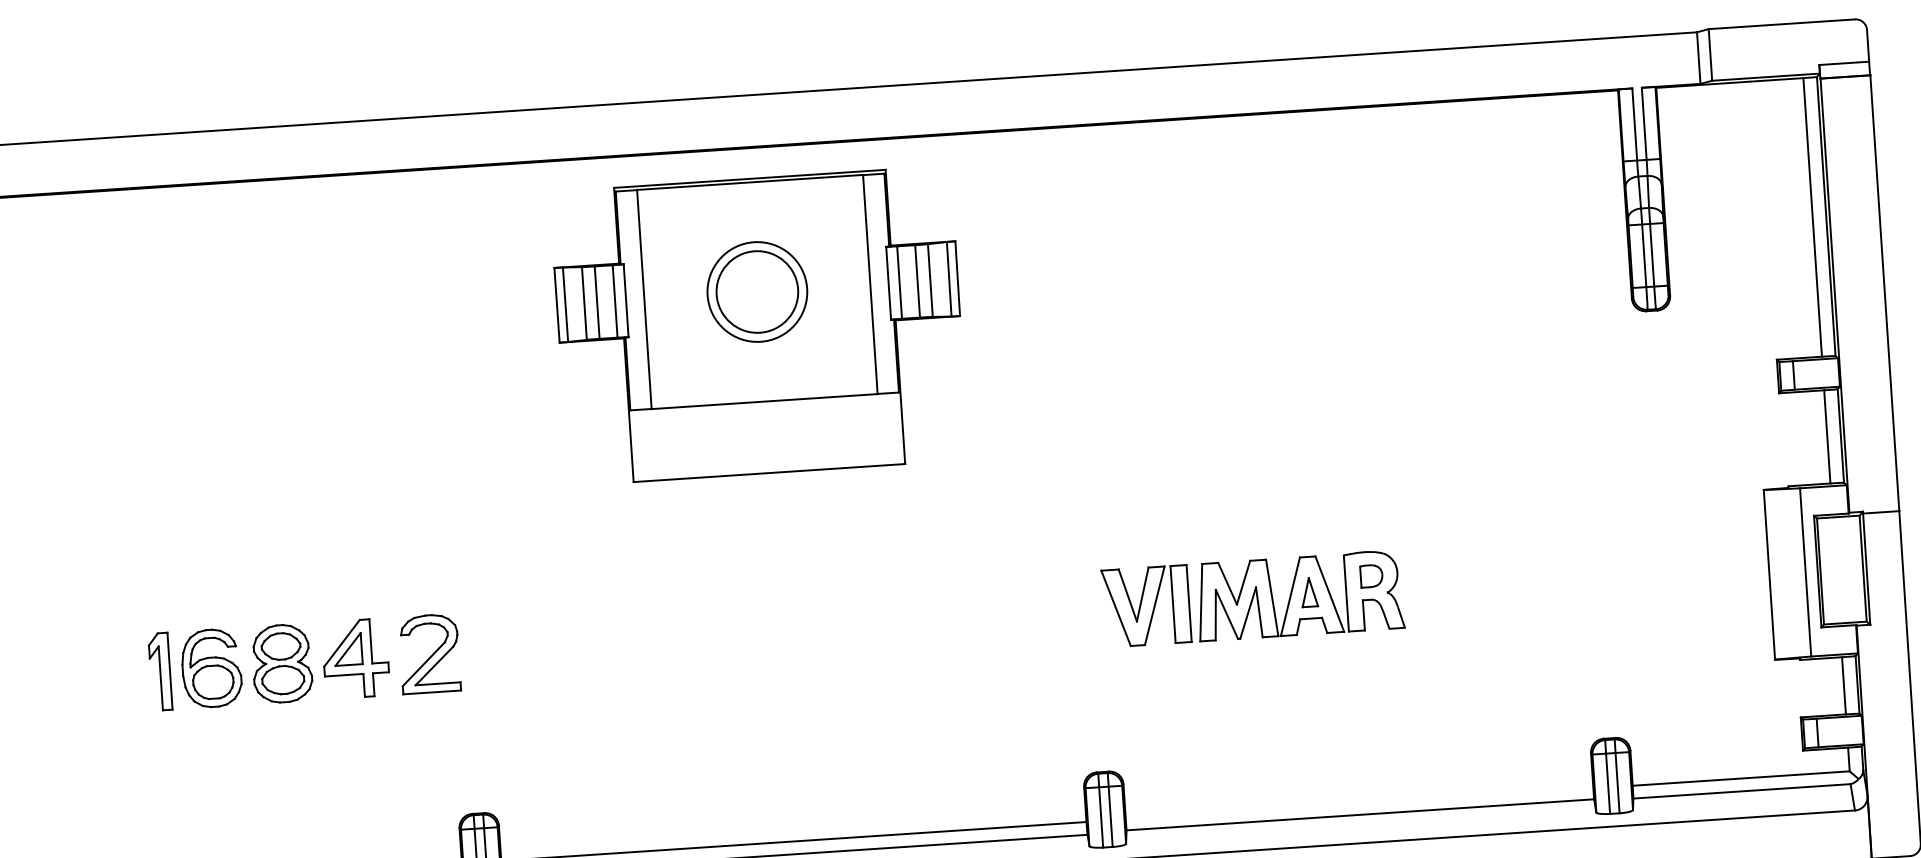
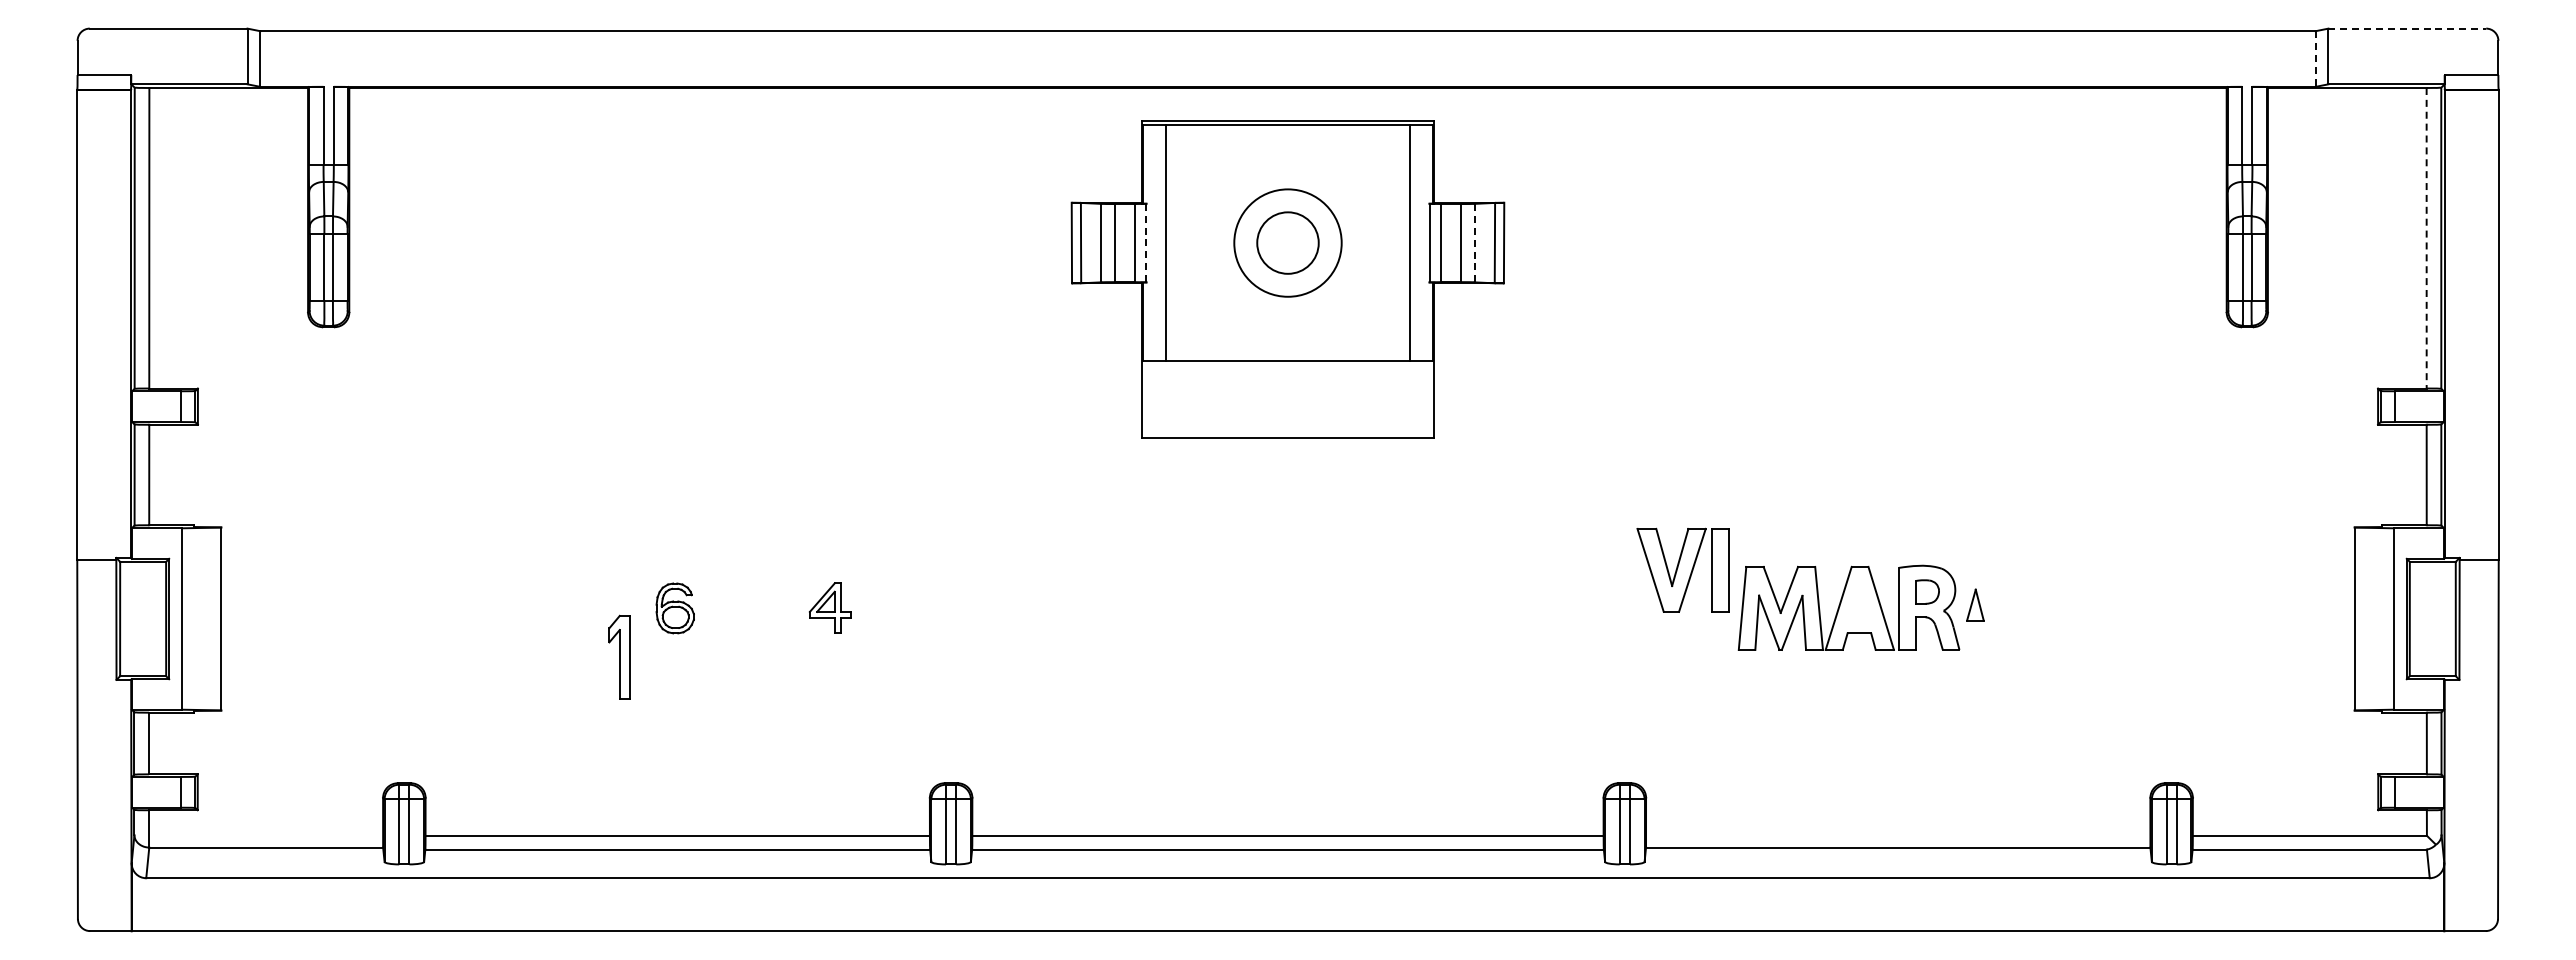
line: (1782, 24) -> (2407, 28), solid -> dashed
line: (1698, 58) -> (2315, 59), solid -> dashed
line: (1812, 217) -> (2426, 238), solid -> dashed
line: (930, 279) -> (1474, 242), solid -> dashed
circle: (756, 292) -> (1287, 243), size x0.7
line: (626, 301) -> (1146, 243), solid -> dashed
part: (1309, 591) -> (1975, 604), moved
part: (1145, 605) -> (1682, 569), moved
part: (429, 654) -> (910, 608), removed
part: (355, 658) -> (830, 607), size x0.6
part: (282, 663) -> (751, 608), removed
part: (212, 668) -> (675, 608), size x0.6
part: (160, 671) -> (619, 656), moved

